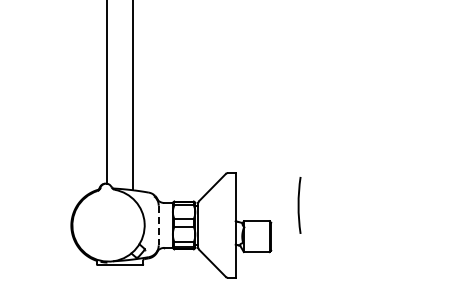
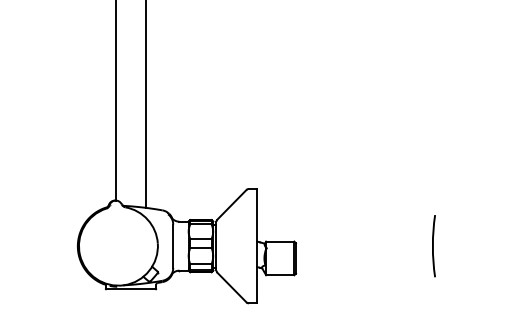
arc: (299, 205) -> (433, 246), moved
line: (158, 225) -> (172, 246), dashed -> solid

